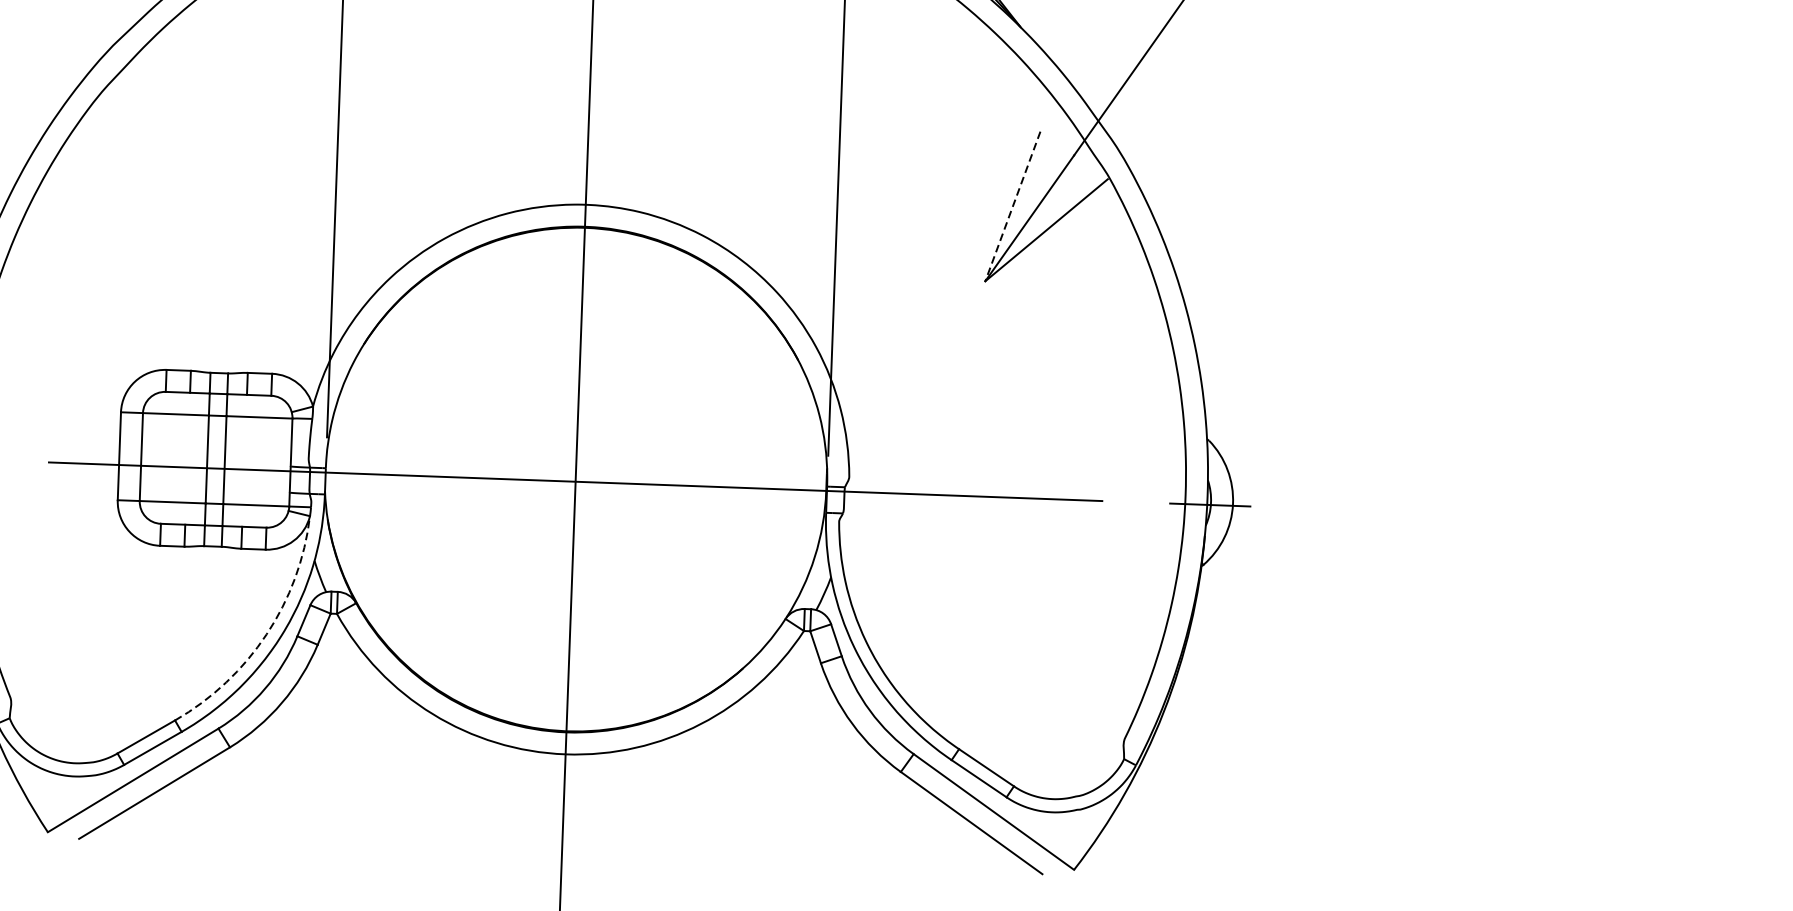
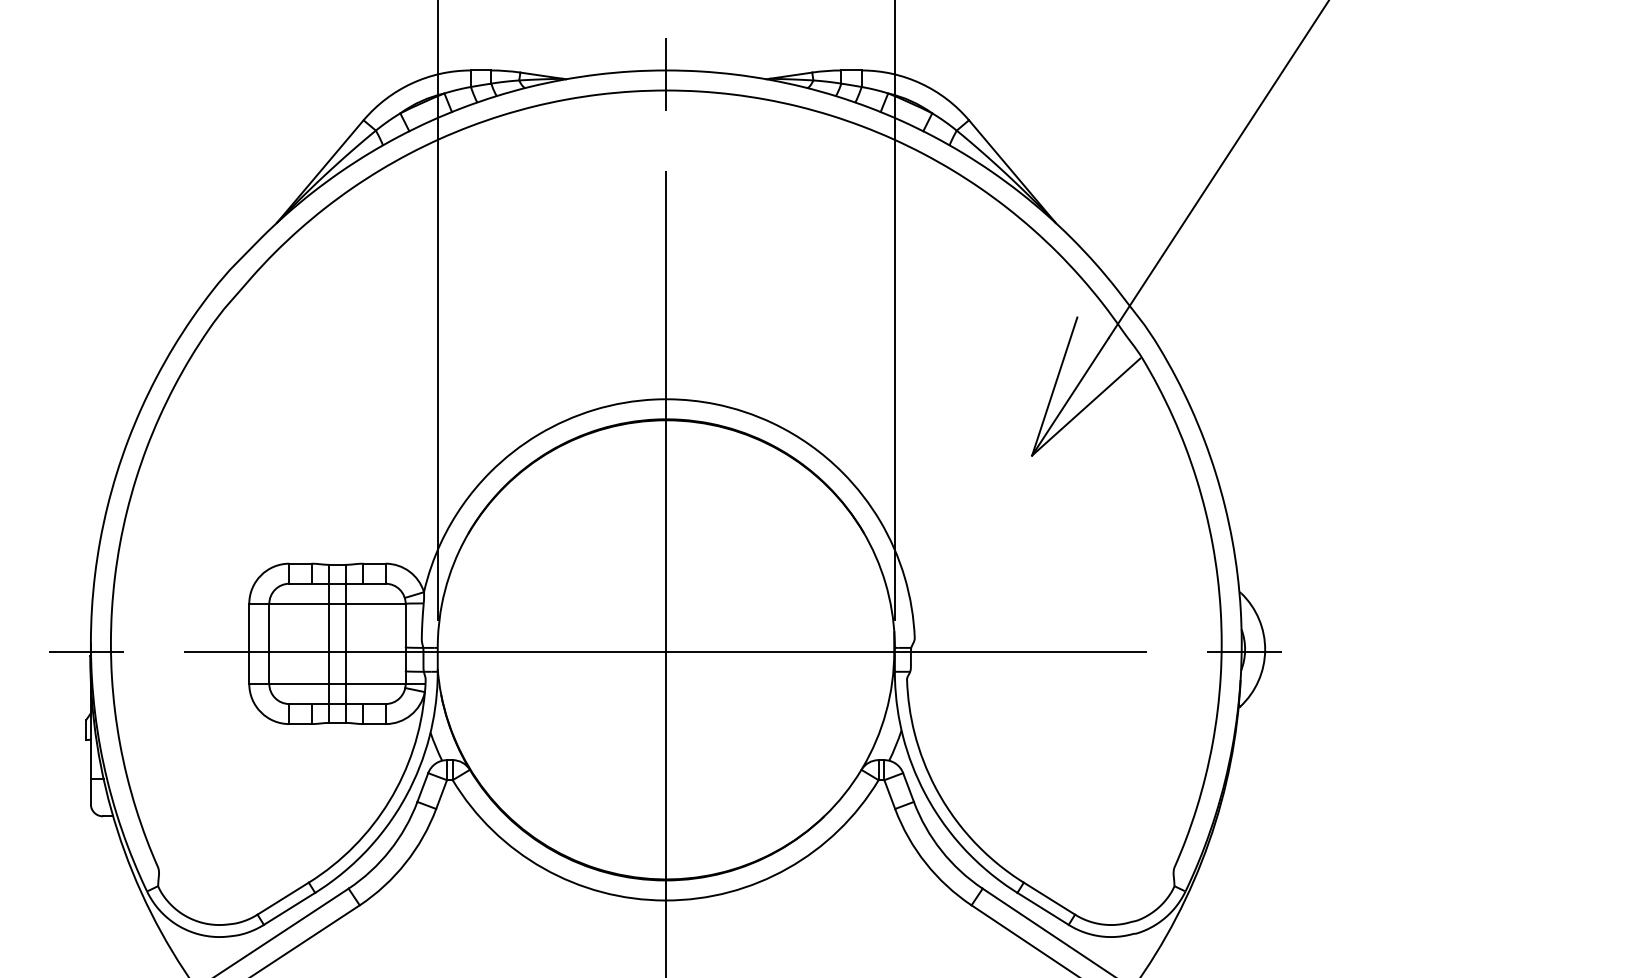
line: (1012, 206) -> (1054, 386), dashed -> solid
arc: (266, 634) -> (389, 801), dashed -> solid

